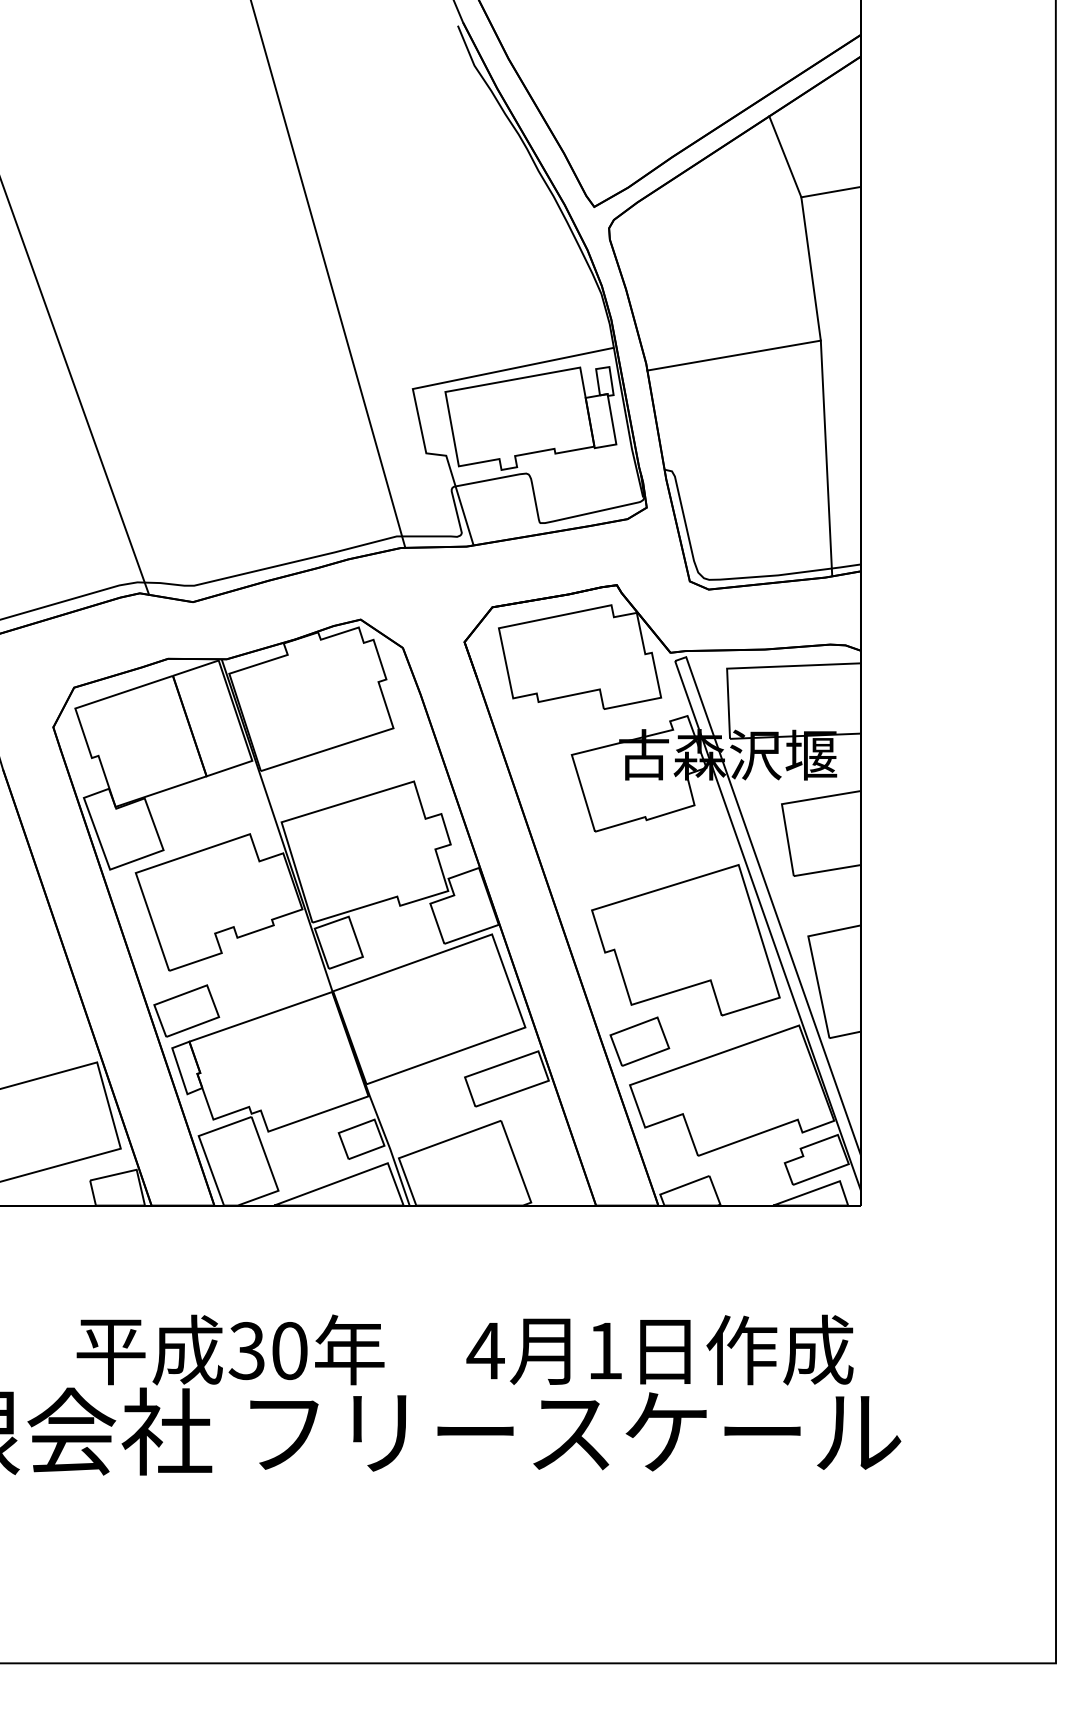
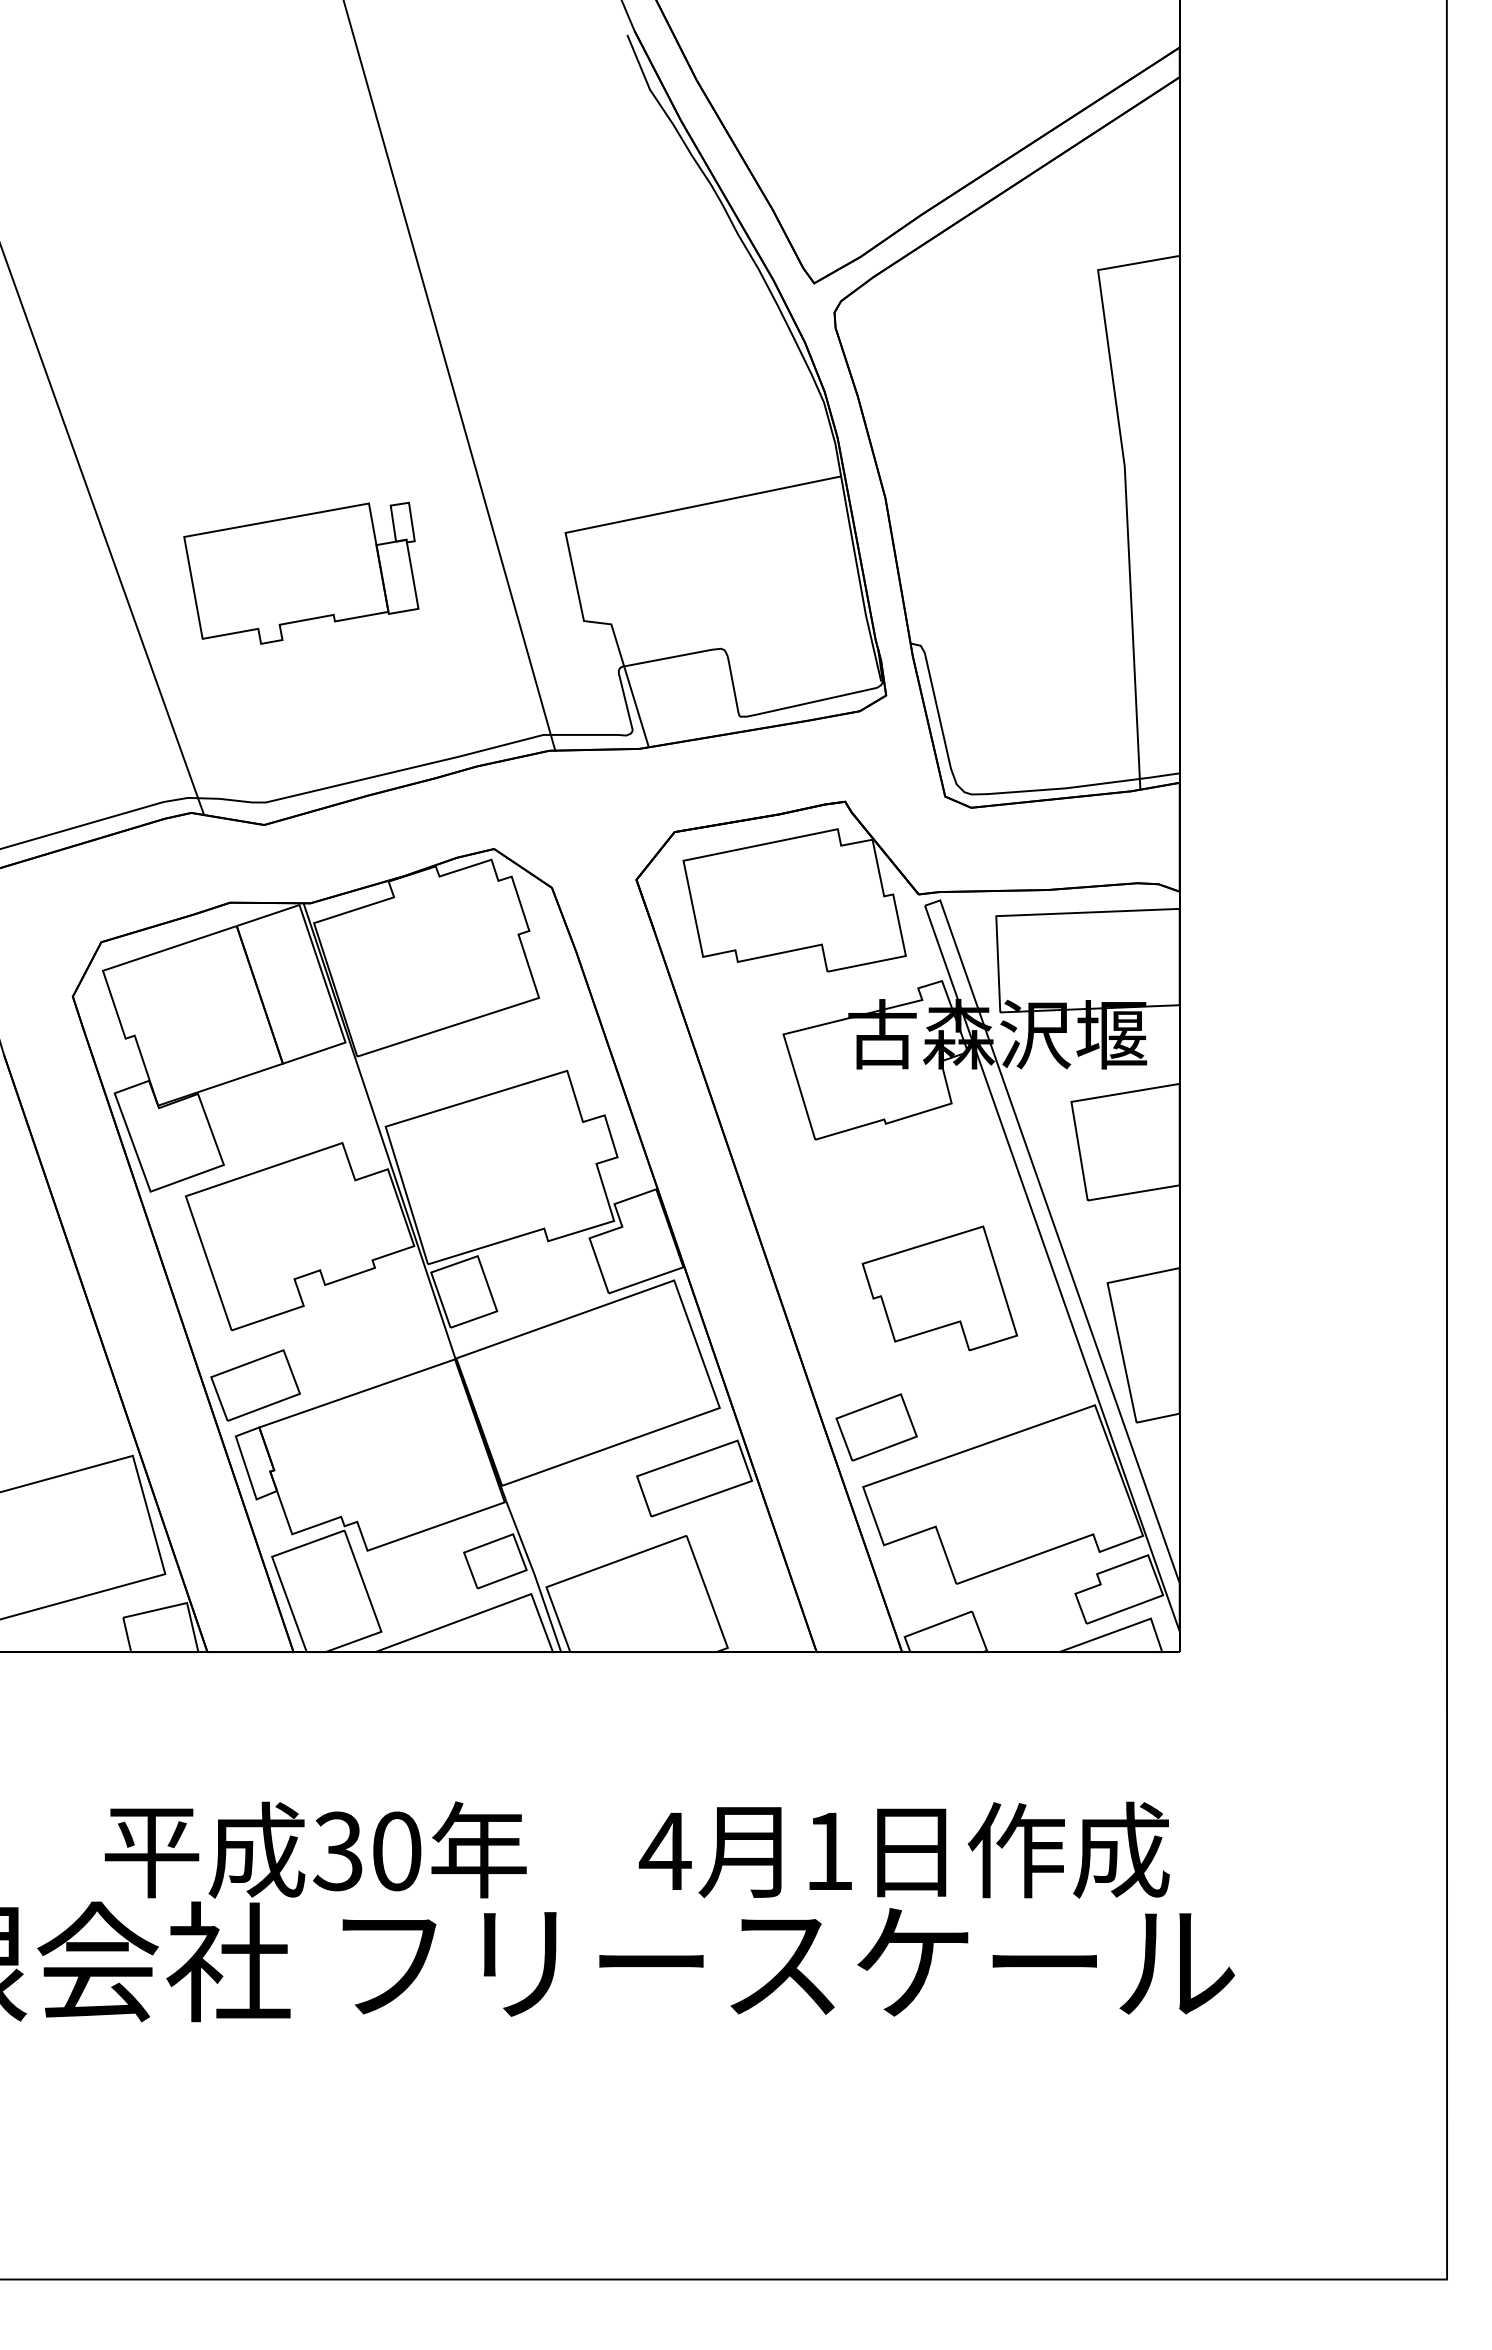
line: (785, 156) -> (1076, 214), removed
line: (733, 355) -> (1005, 486), removed
part: (531, 417) -> (301, 572), moved
part: (685, 940) -> (939, 1288), size x0.6

